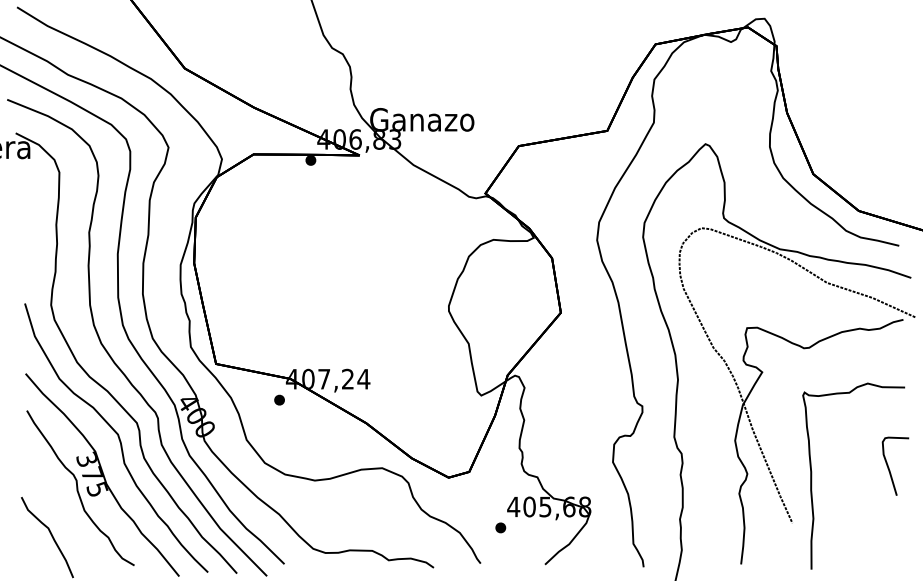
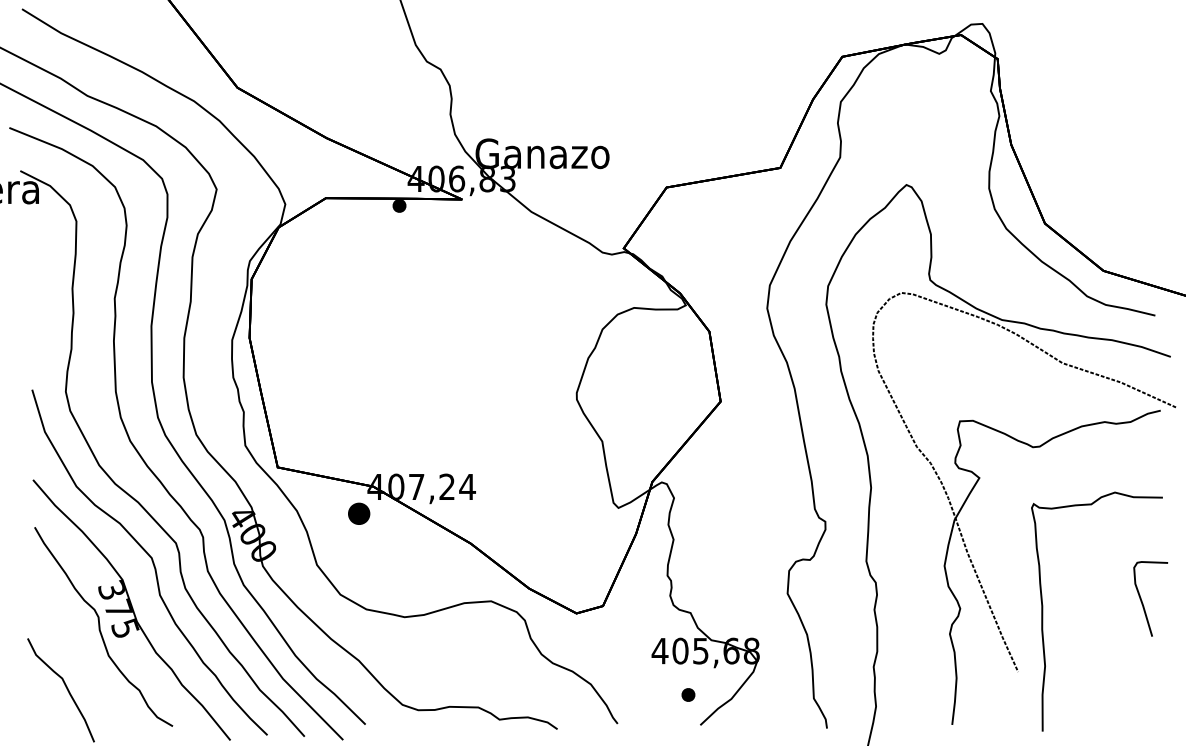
part: (279, 399) -> (359, 513), size x1.6
part: (500, 527) -> (688, 694), moved

